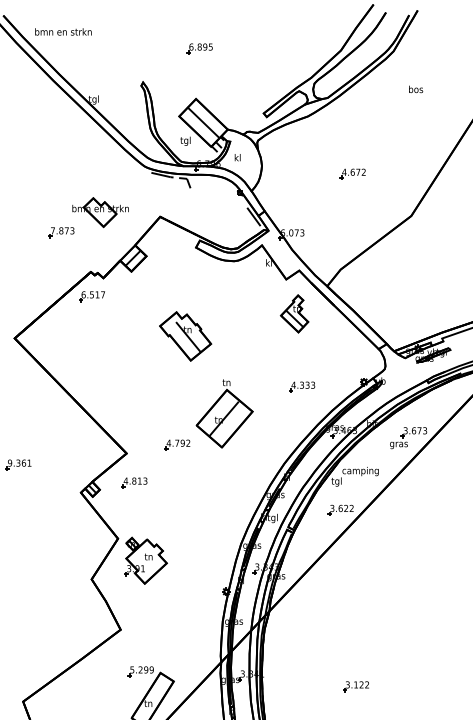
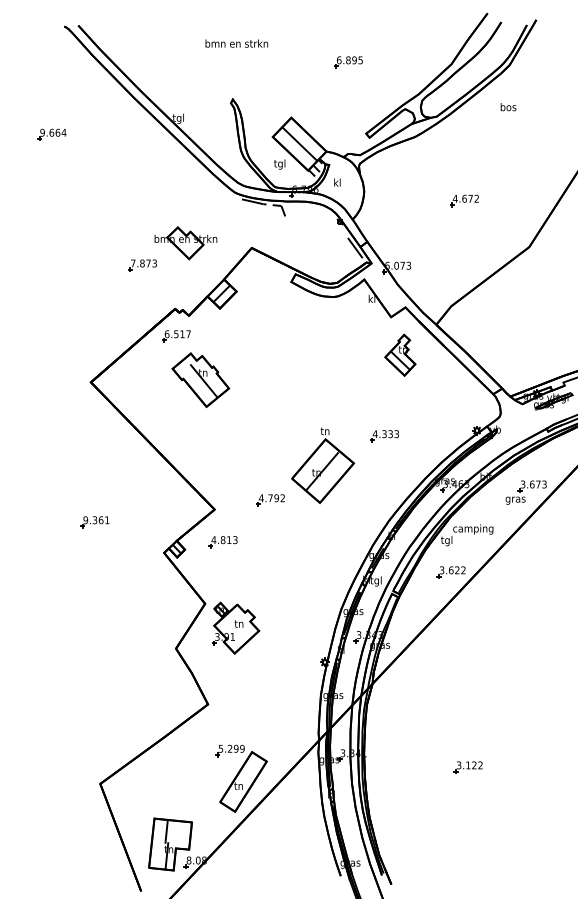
text: (63, 31) -> (236, 43), moved
part: (199, 49) -> (348, 62), moved
text: (416, 89) -> (508, 107), moved
part: (185, 336) -> (200, 380), moved
part: (302, 387) -> (384, 436), moved

